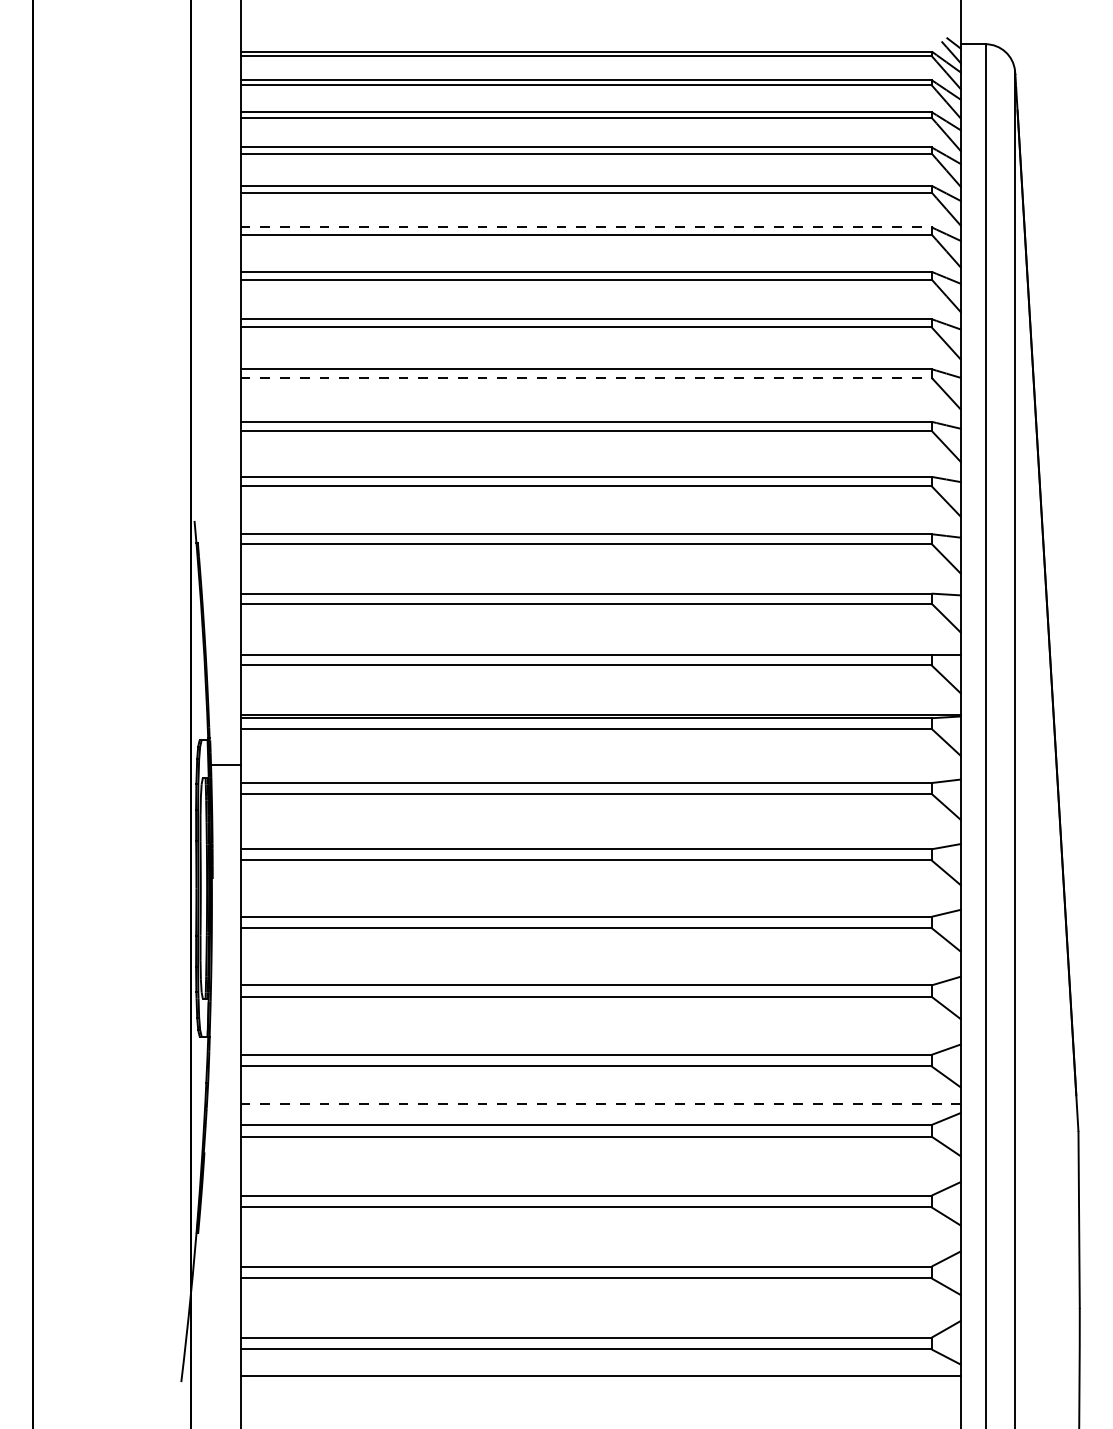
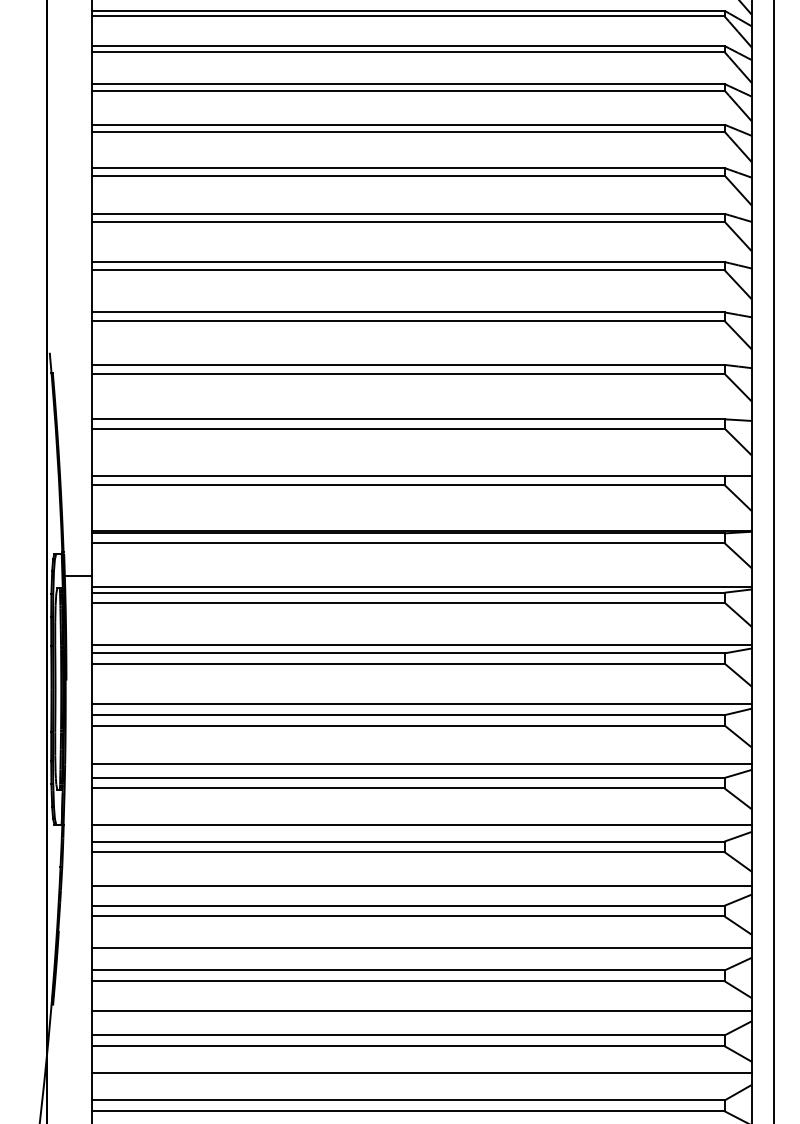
line: (586, 227) -> (408, 84), dashed -> solid
line: (586, 377) -> (408, 221), dashed -> solid
line: (600, 776) -> (421, 586), added
line: (600, 840) -> (421, 645), added
line: (600, 904) -> (421, 703), added
line: (600, 970) -> (421, 764), added
line: (600, 1036) -> (421, 824), added
line: (600, 1103) -> (421, 886), dashed -> solid
line: (600, 1171) -> (421, 948), added
line: (600, 1239) -> (421, 1010), added
line: (600, 1308) -> (421, 1073), added

